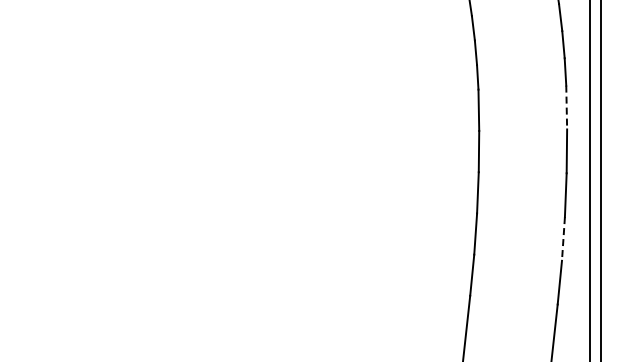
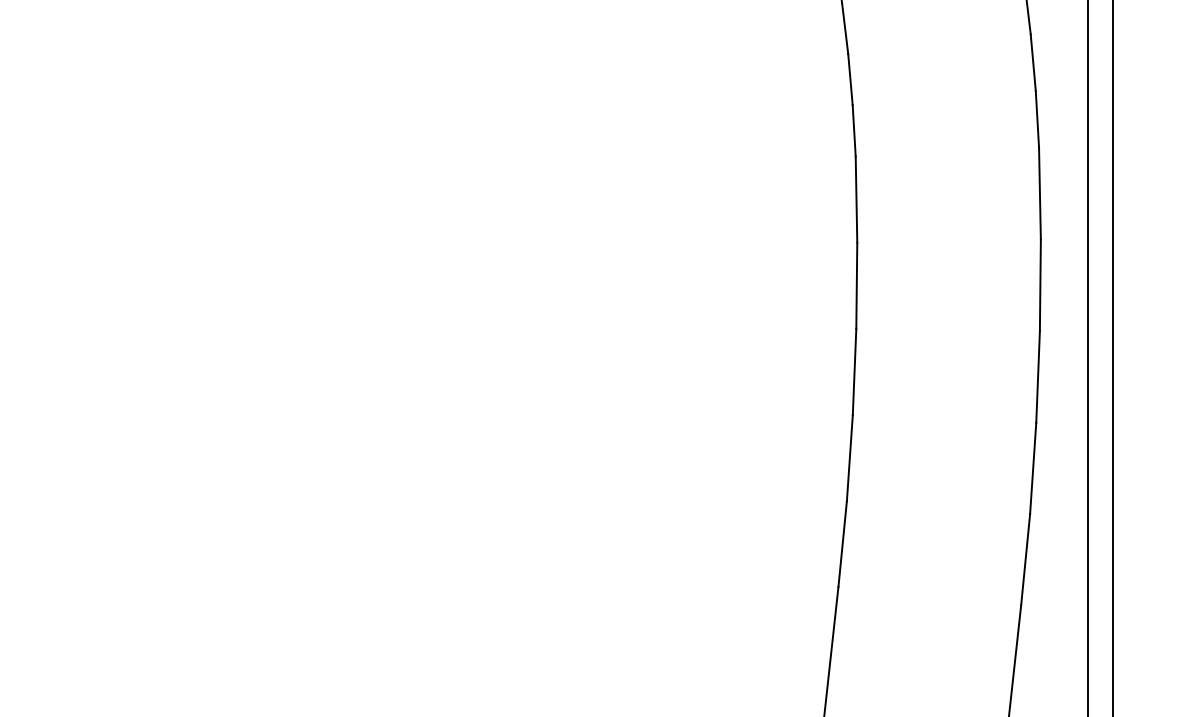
line: (566, 107) -> (1039, 193), dashed -> solid
line: (563, 238) -> (1033, 467), dashed -> solid

